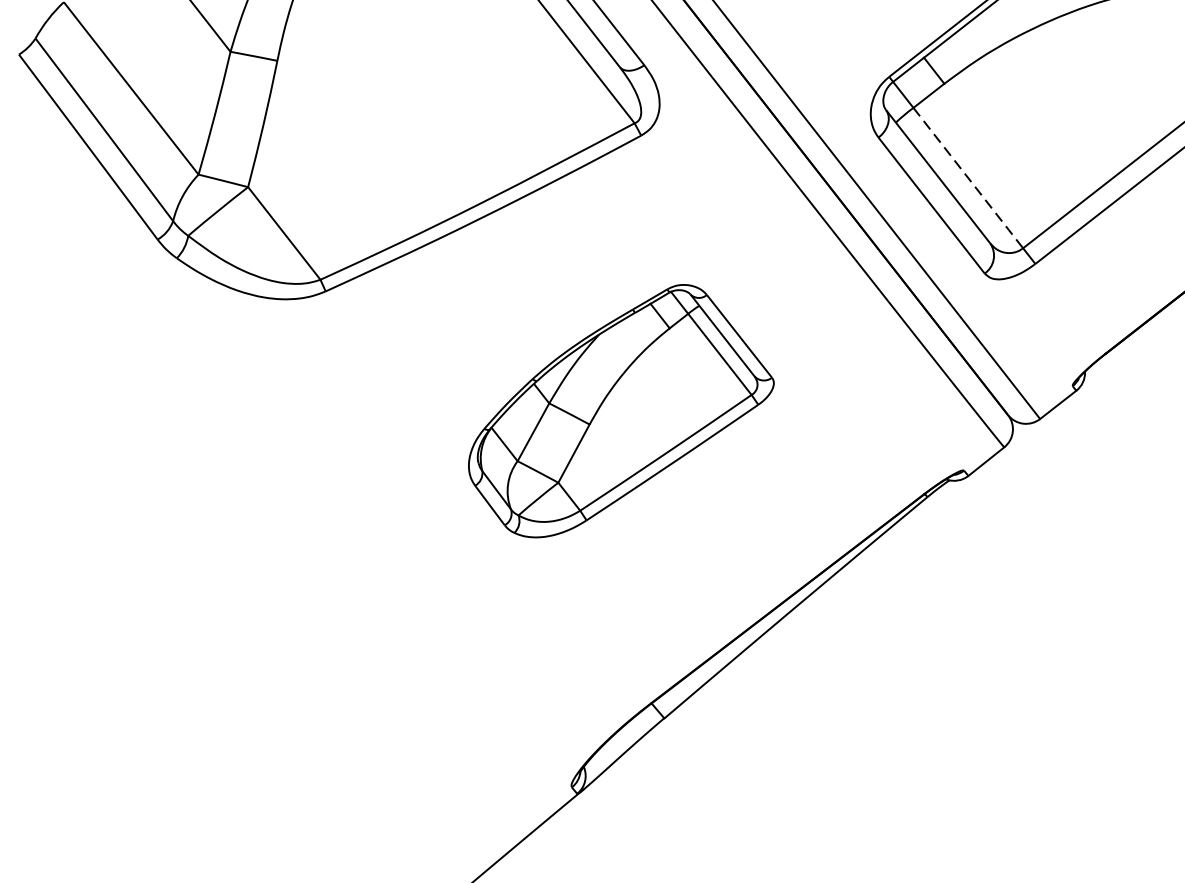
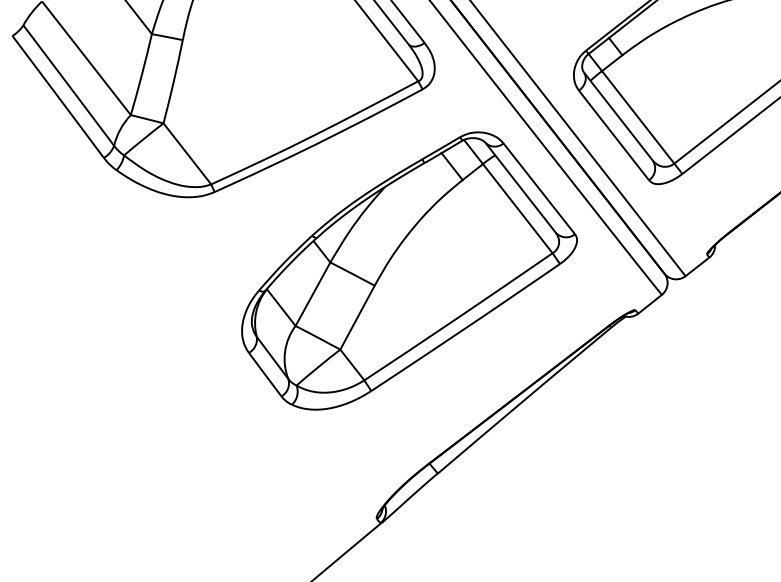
line: (968, 178) -> (638, 117), dashed -> solid
part: (621, 410) -> (409, 270), size x1.67

